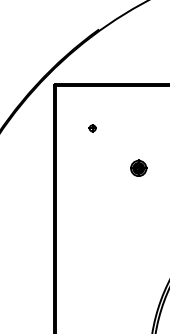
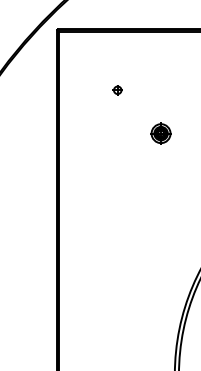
part: (92, 128) -> (117, 90), moved

